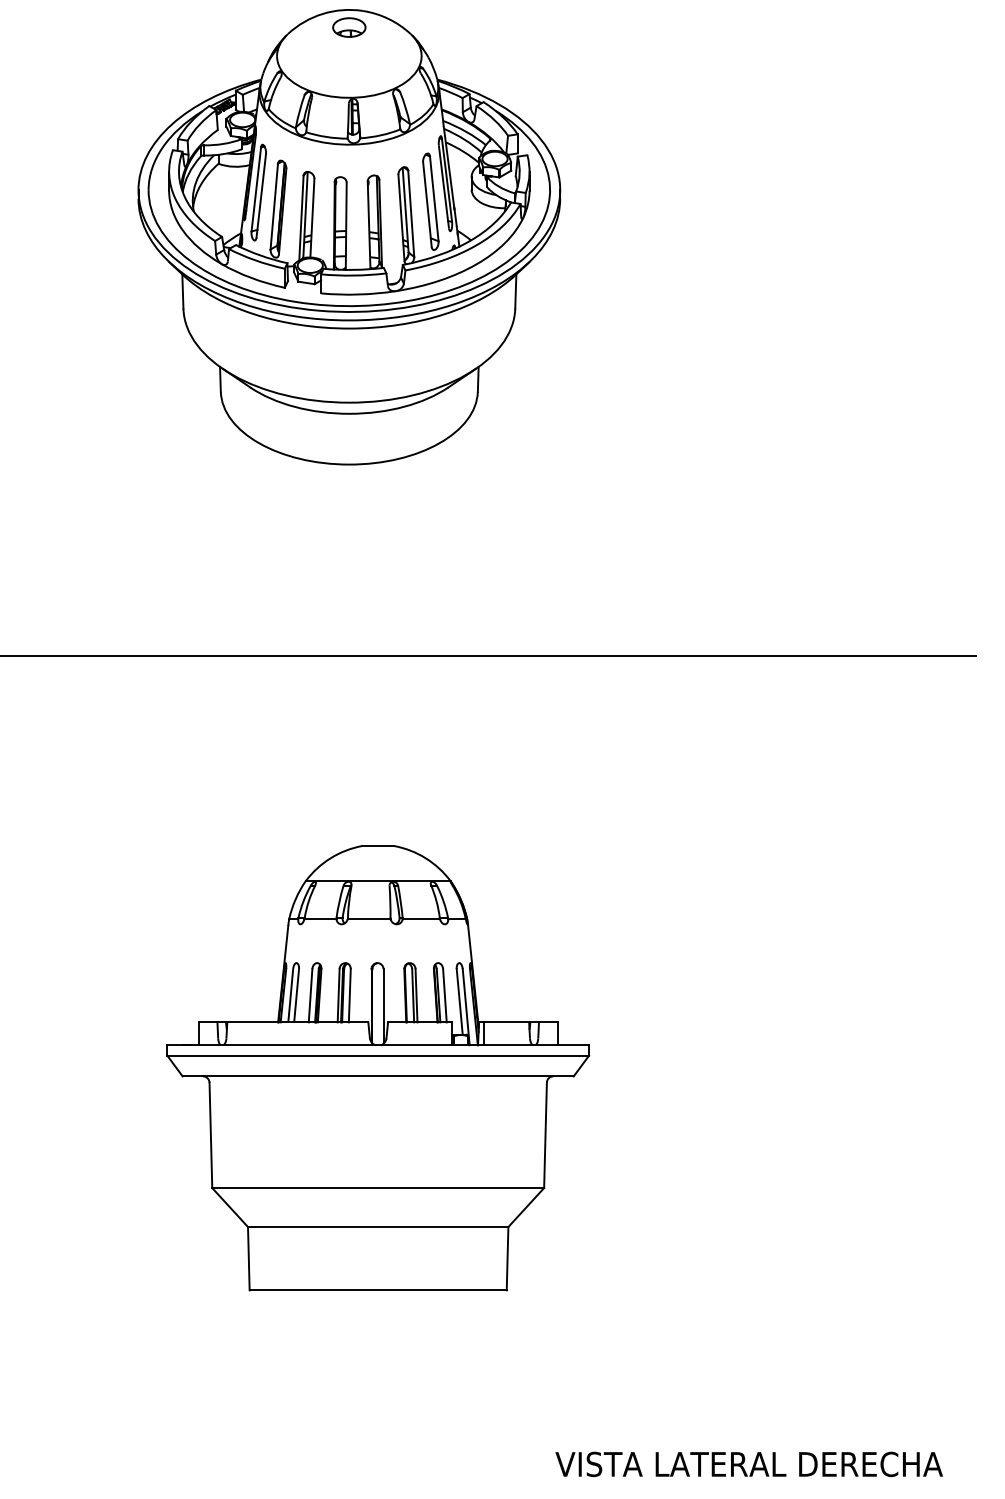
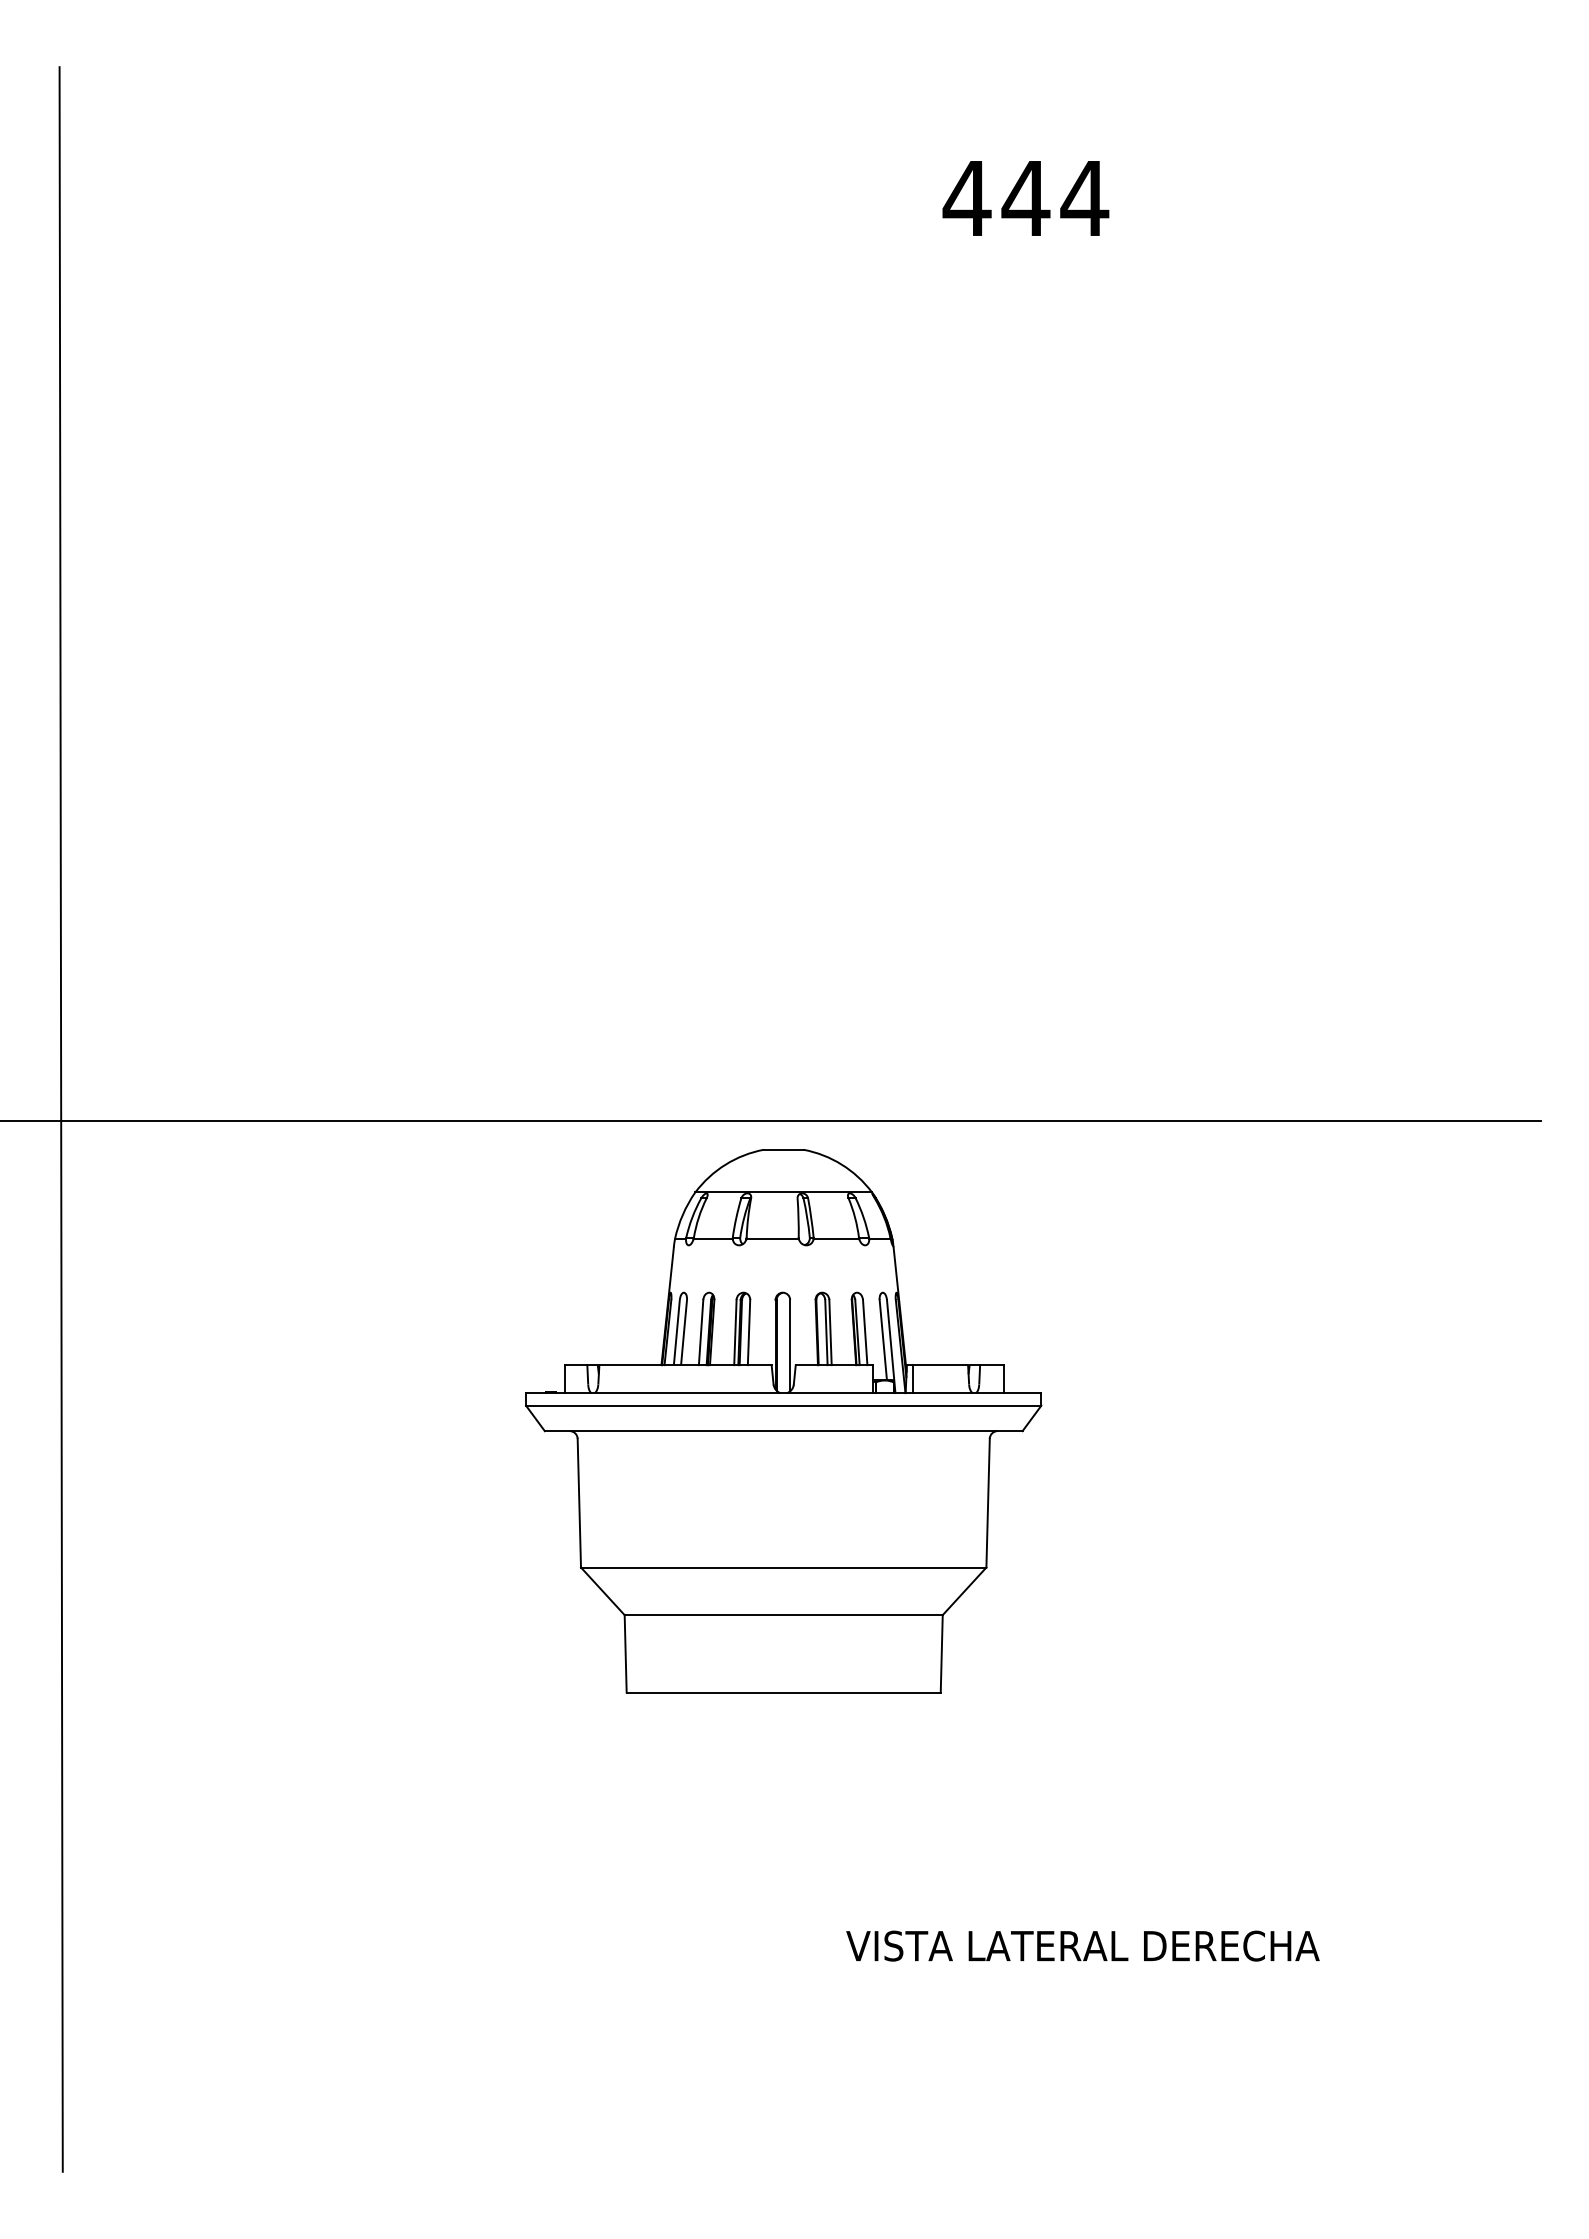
part: (349, 236) -> (775, 609), removed
part: (378, 1068) -> (783, 1421), moved
text: (748, 1463) -> (1082, 1945), moved

